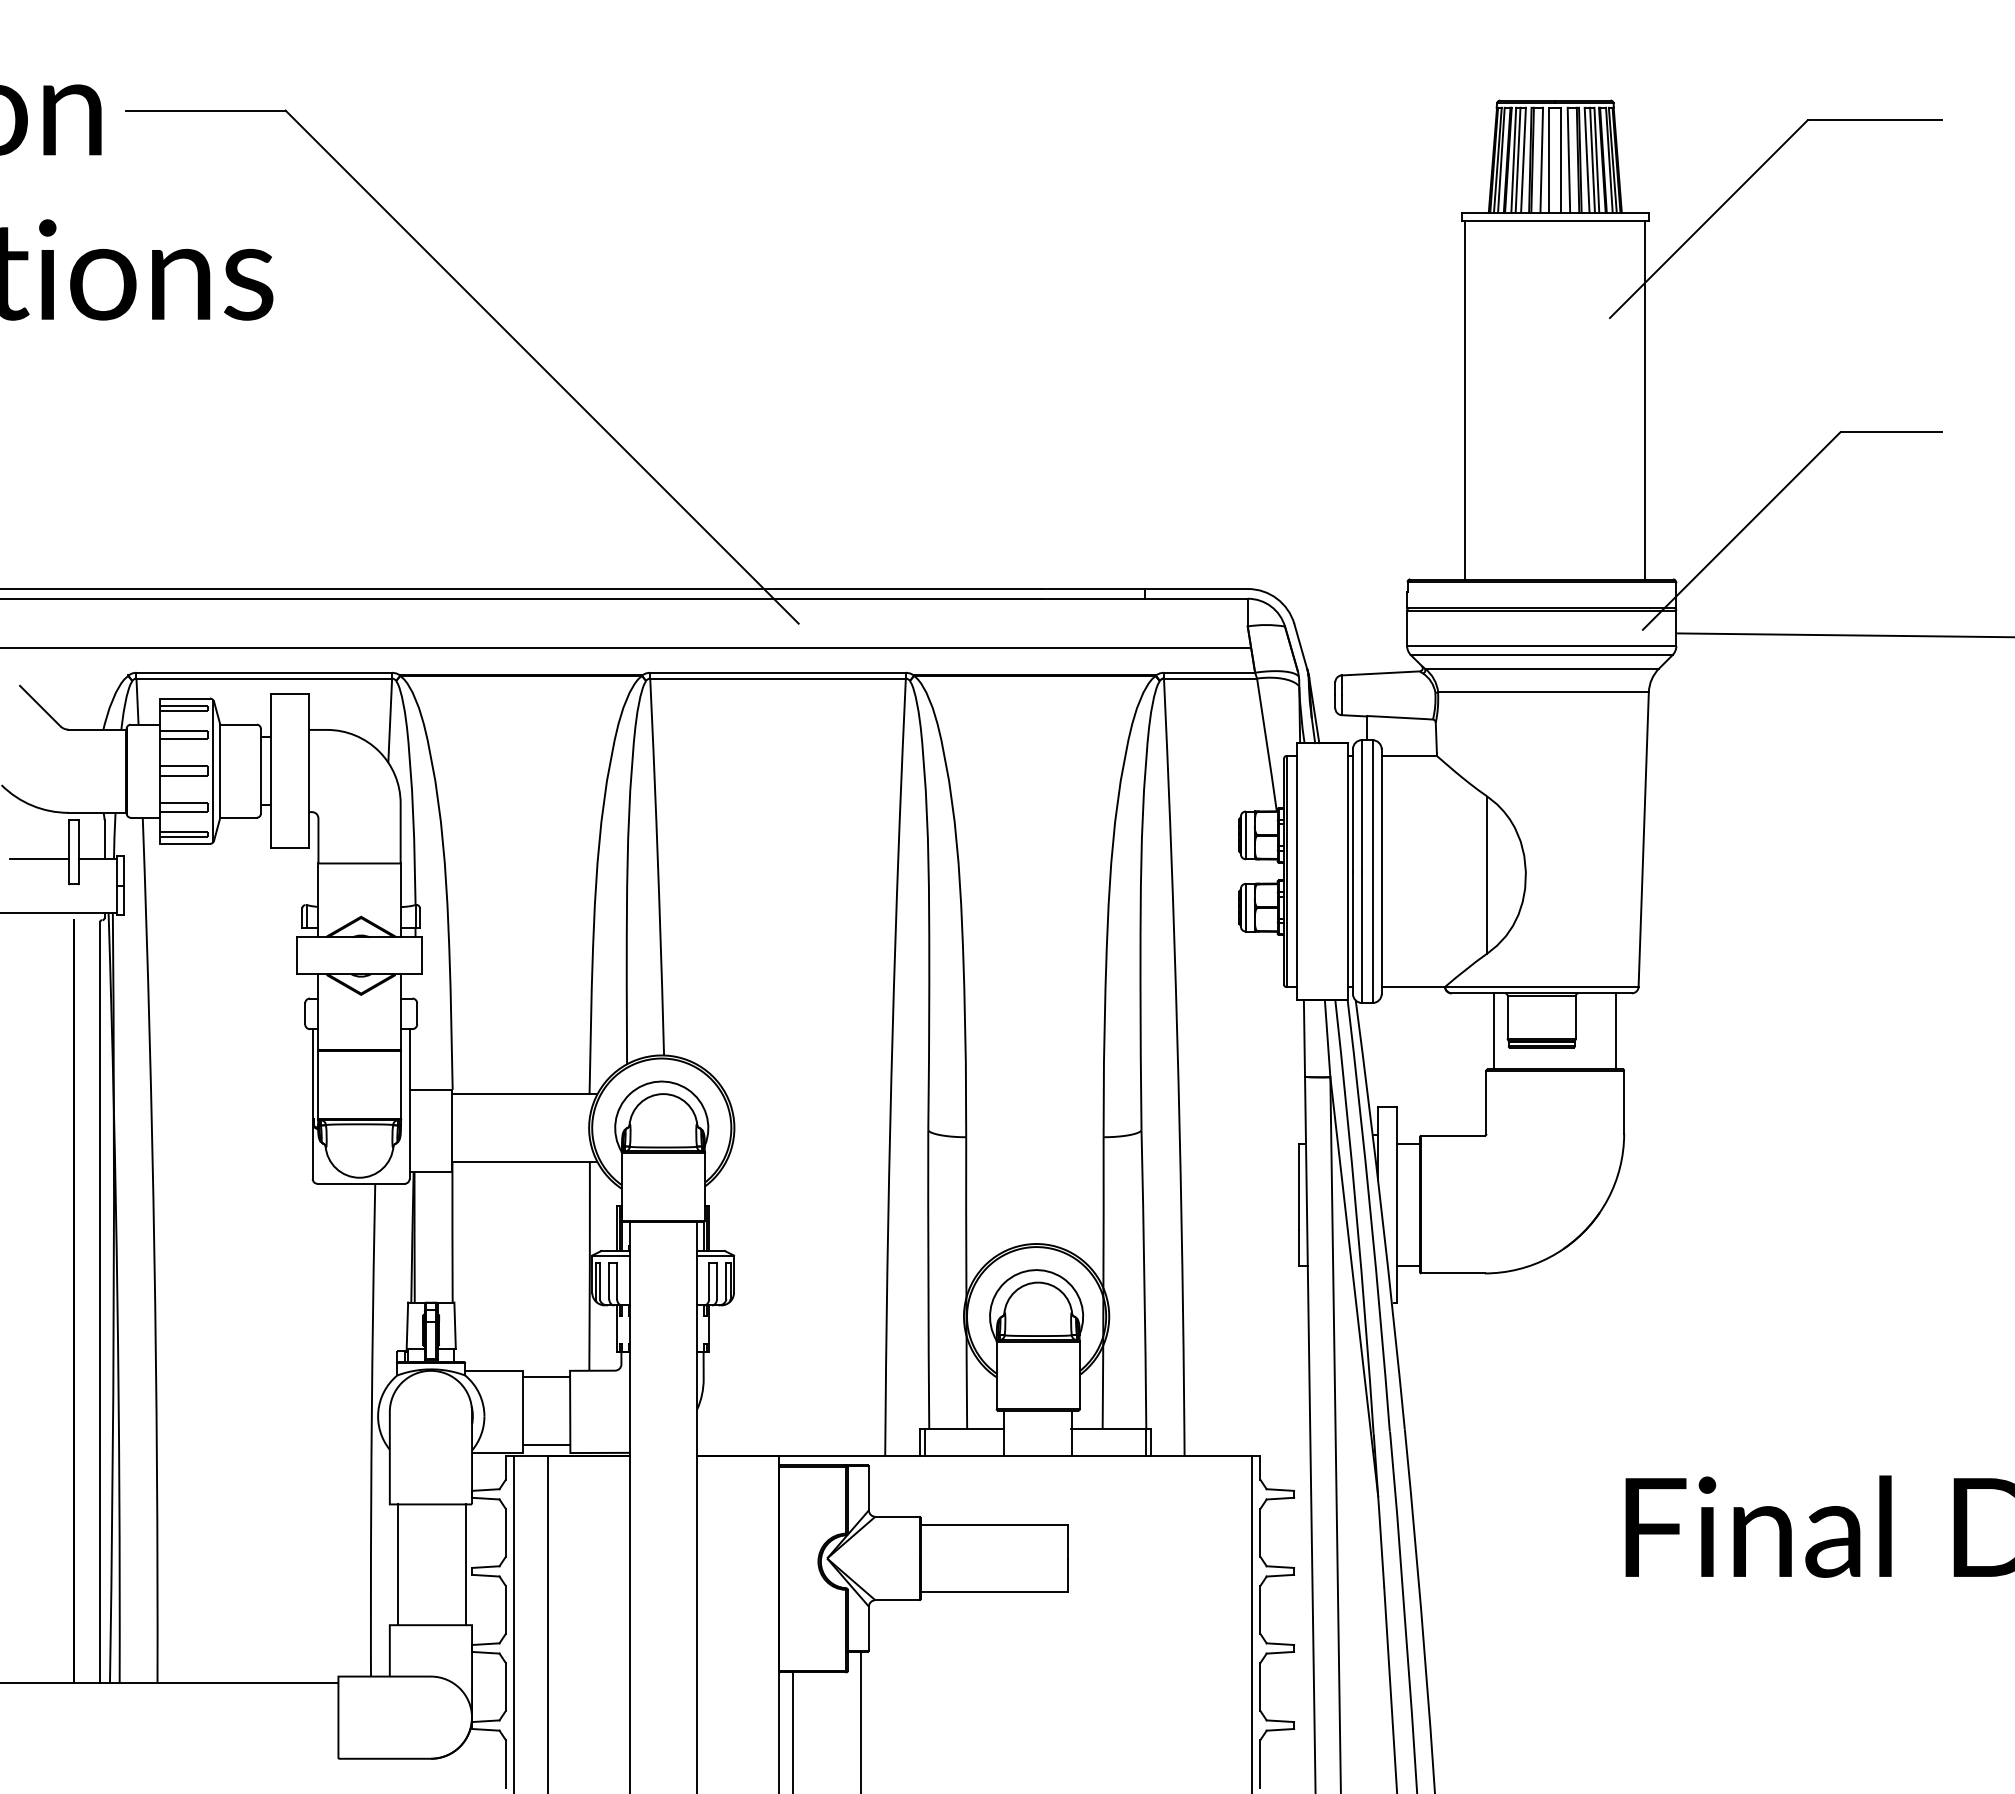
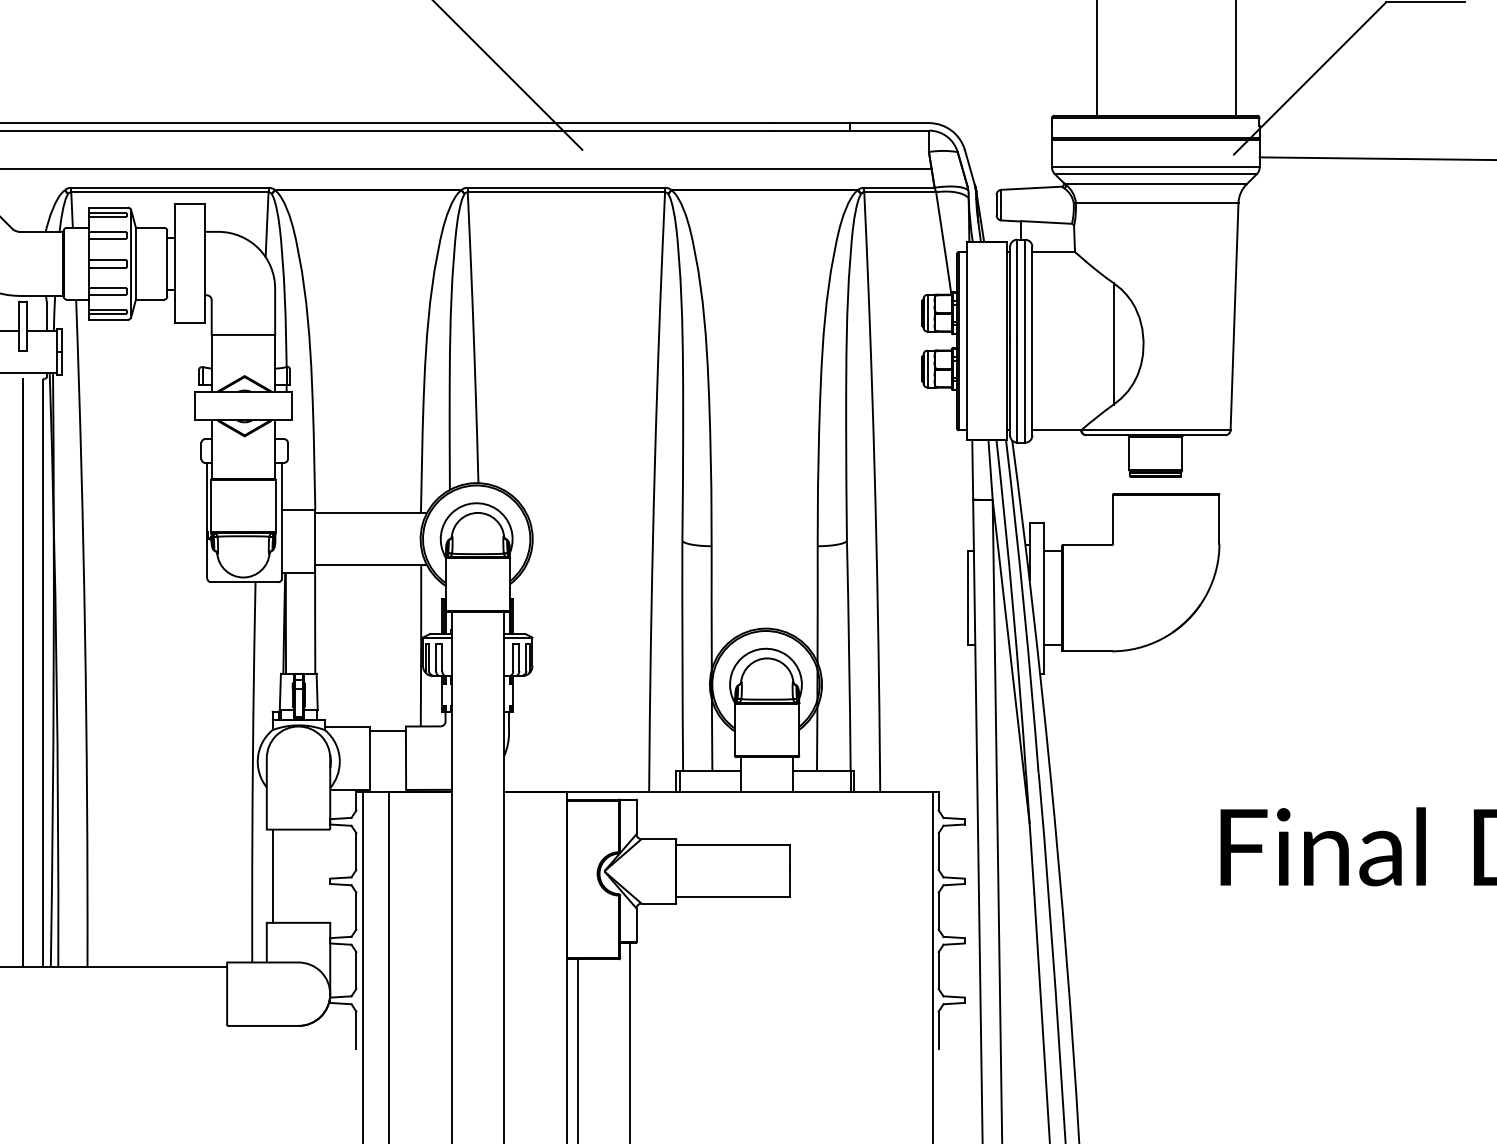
line: (1494, 1031) -> (1119, 464), removed
line: (1616, 1031) -> (1213, 464), removed
line: (546, 1444) -> (387, 783), removed
line: (465, 1564) -> (325, 875), removed

